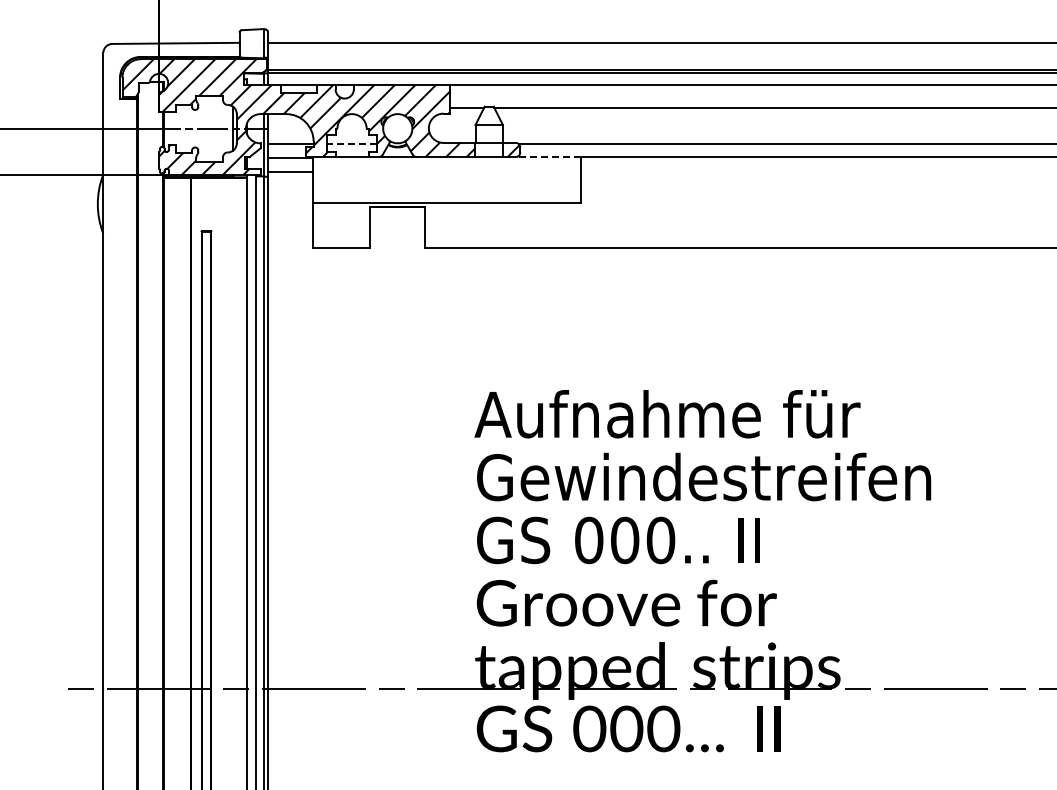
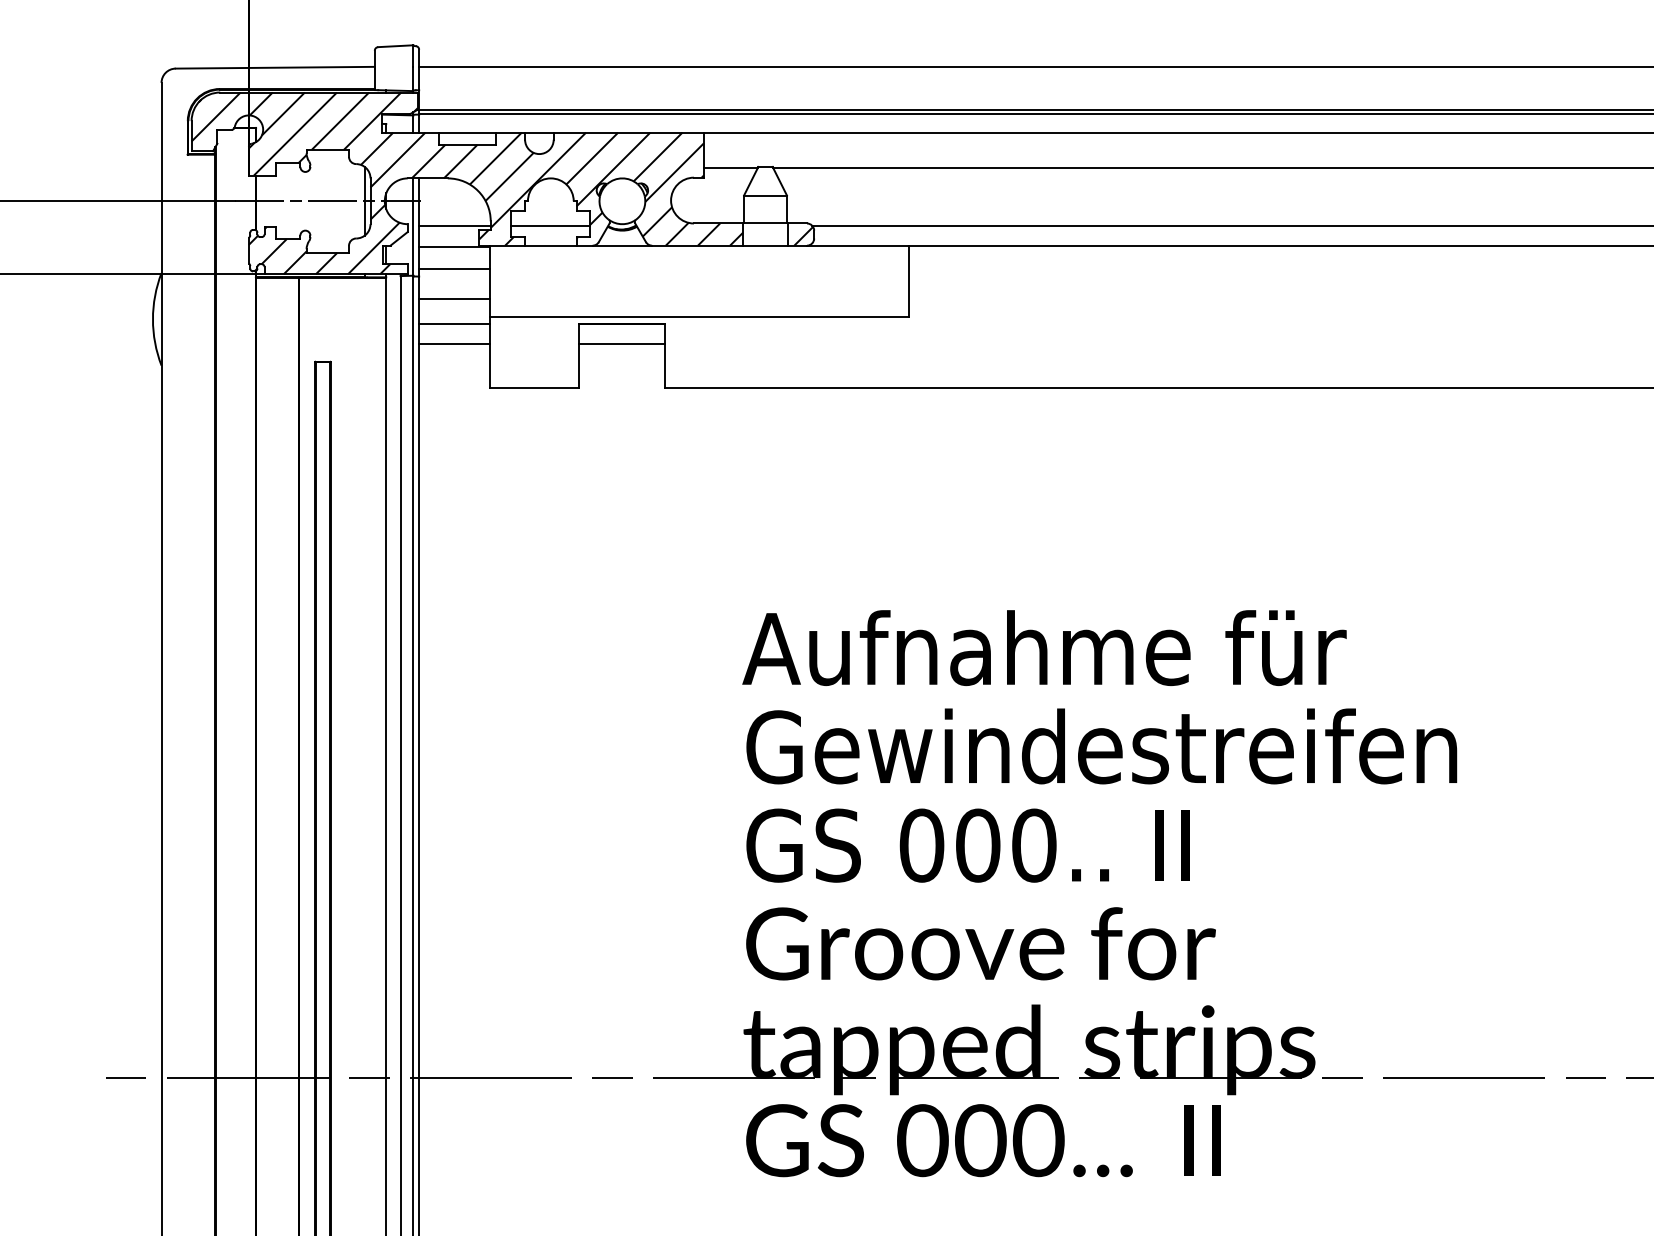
line: (351, 144) -> (549, 225), dashed -> solid
line: (547, 157) -> (856, 246), dashed -> solid
line: (290, 190) -> (454, 297), added
line: (290, 207) -> (454, 324), added
line: (290, 220) -> (454, 344), added
line: (397, 220) -> (621, 344), added

